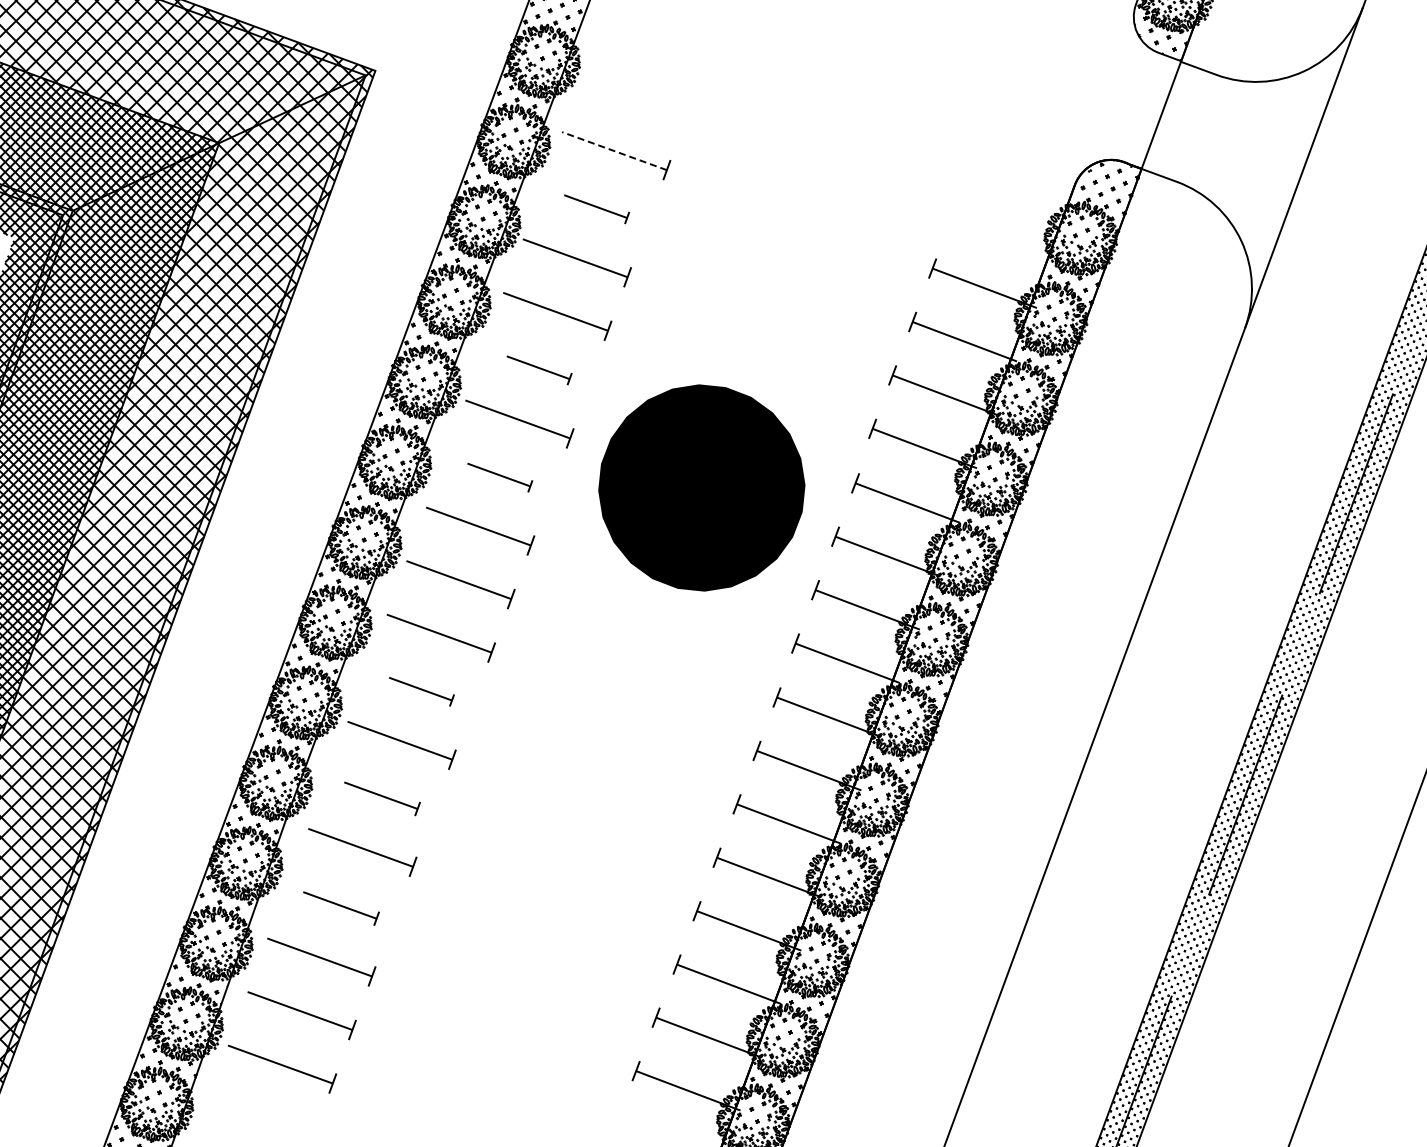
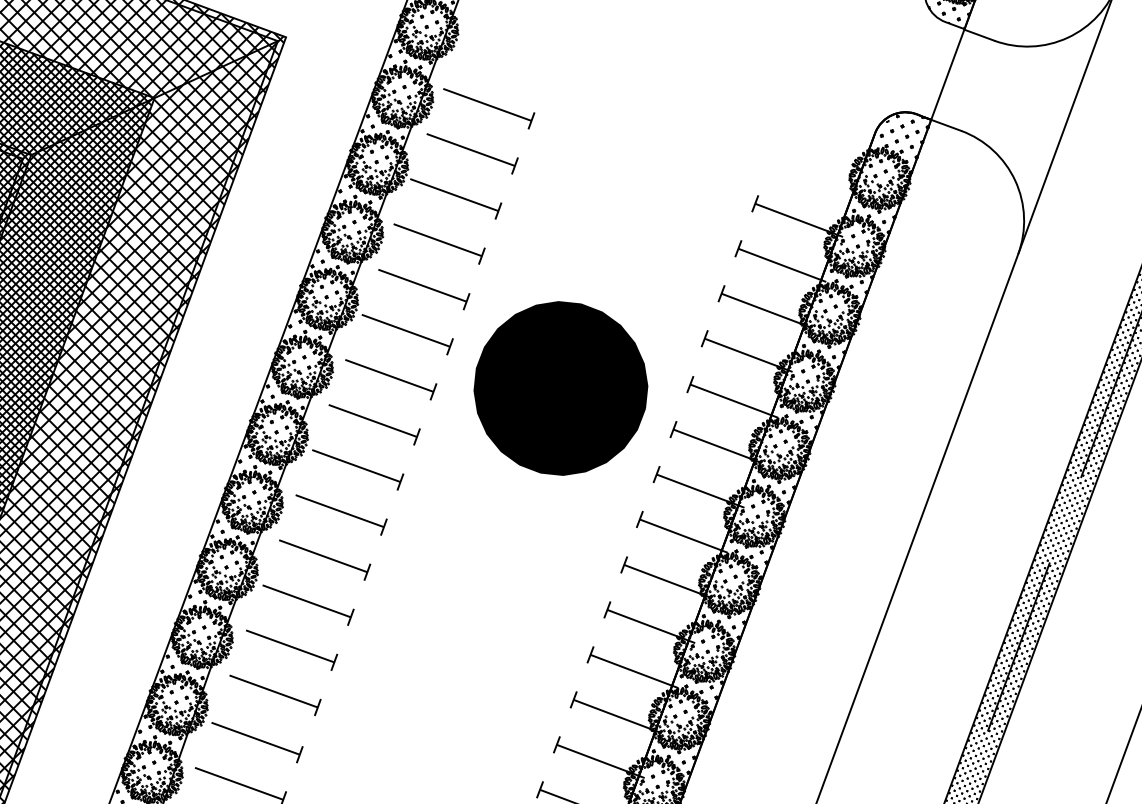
line: (614, 151) -> (487, 105), dashed -> solid
part: (596, 209) -> (472, 154), size x1.67
part: (539, 370) -> (424, 289), size x1.67
part: (499, 477) -> (390, 379), size x1.67
part: (421, 691) -> (324, 559), size x1.67
part: (382, 798) -> (292, 649), size x1.43
part: (341, 908) -> (257, 742), size x1.43

